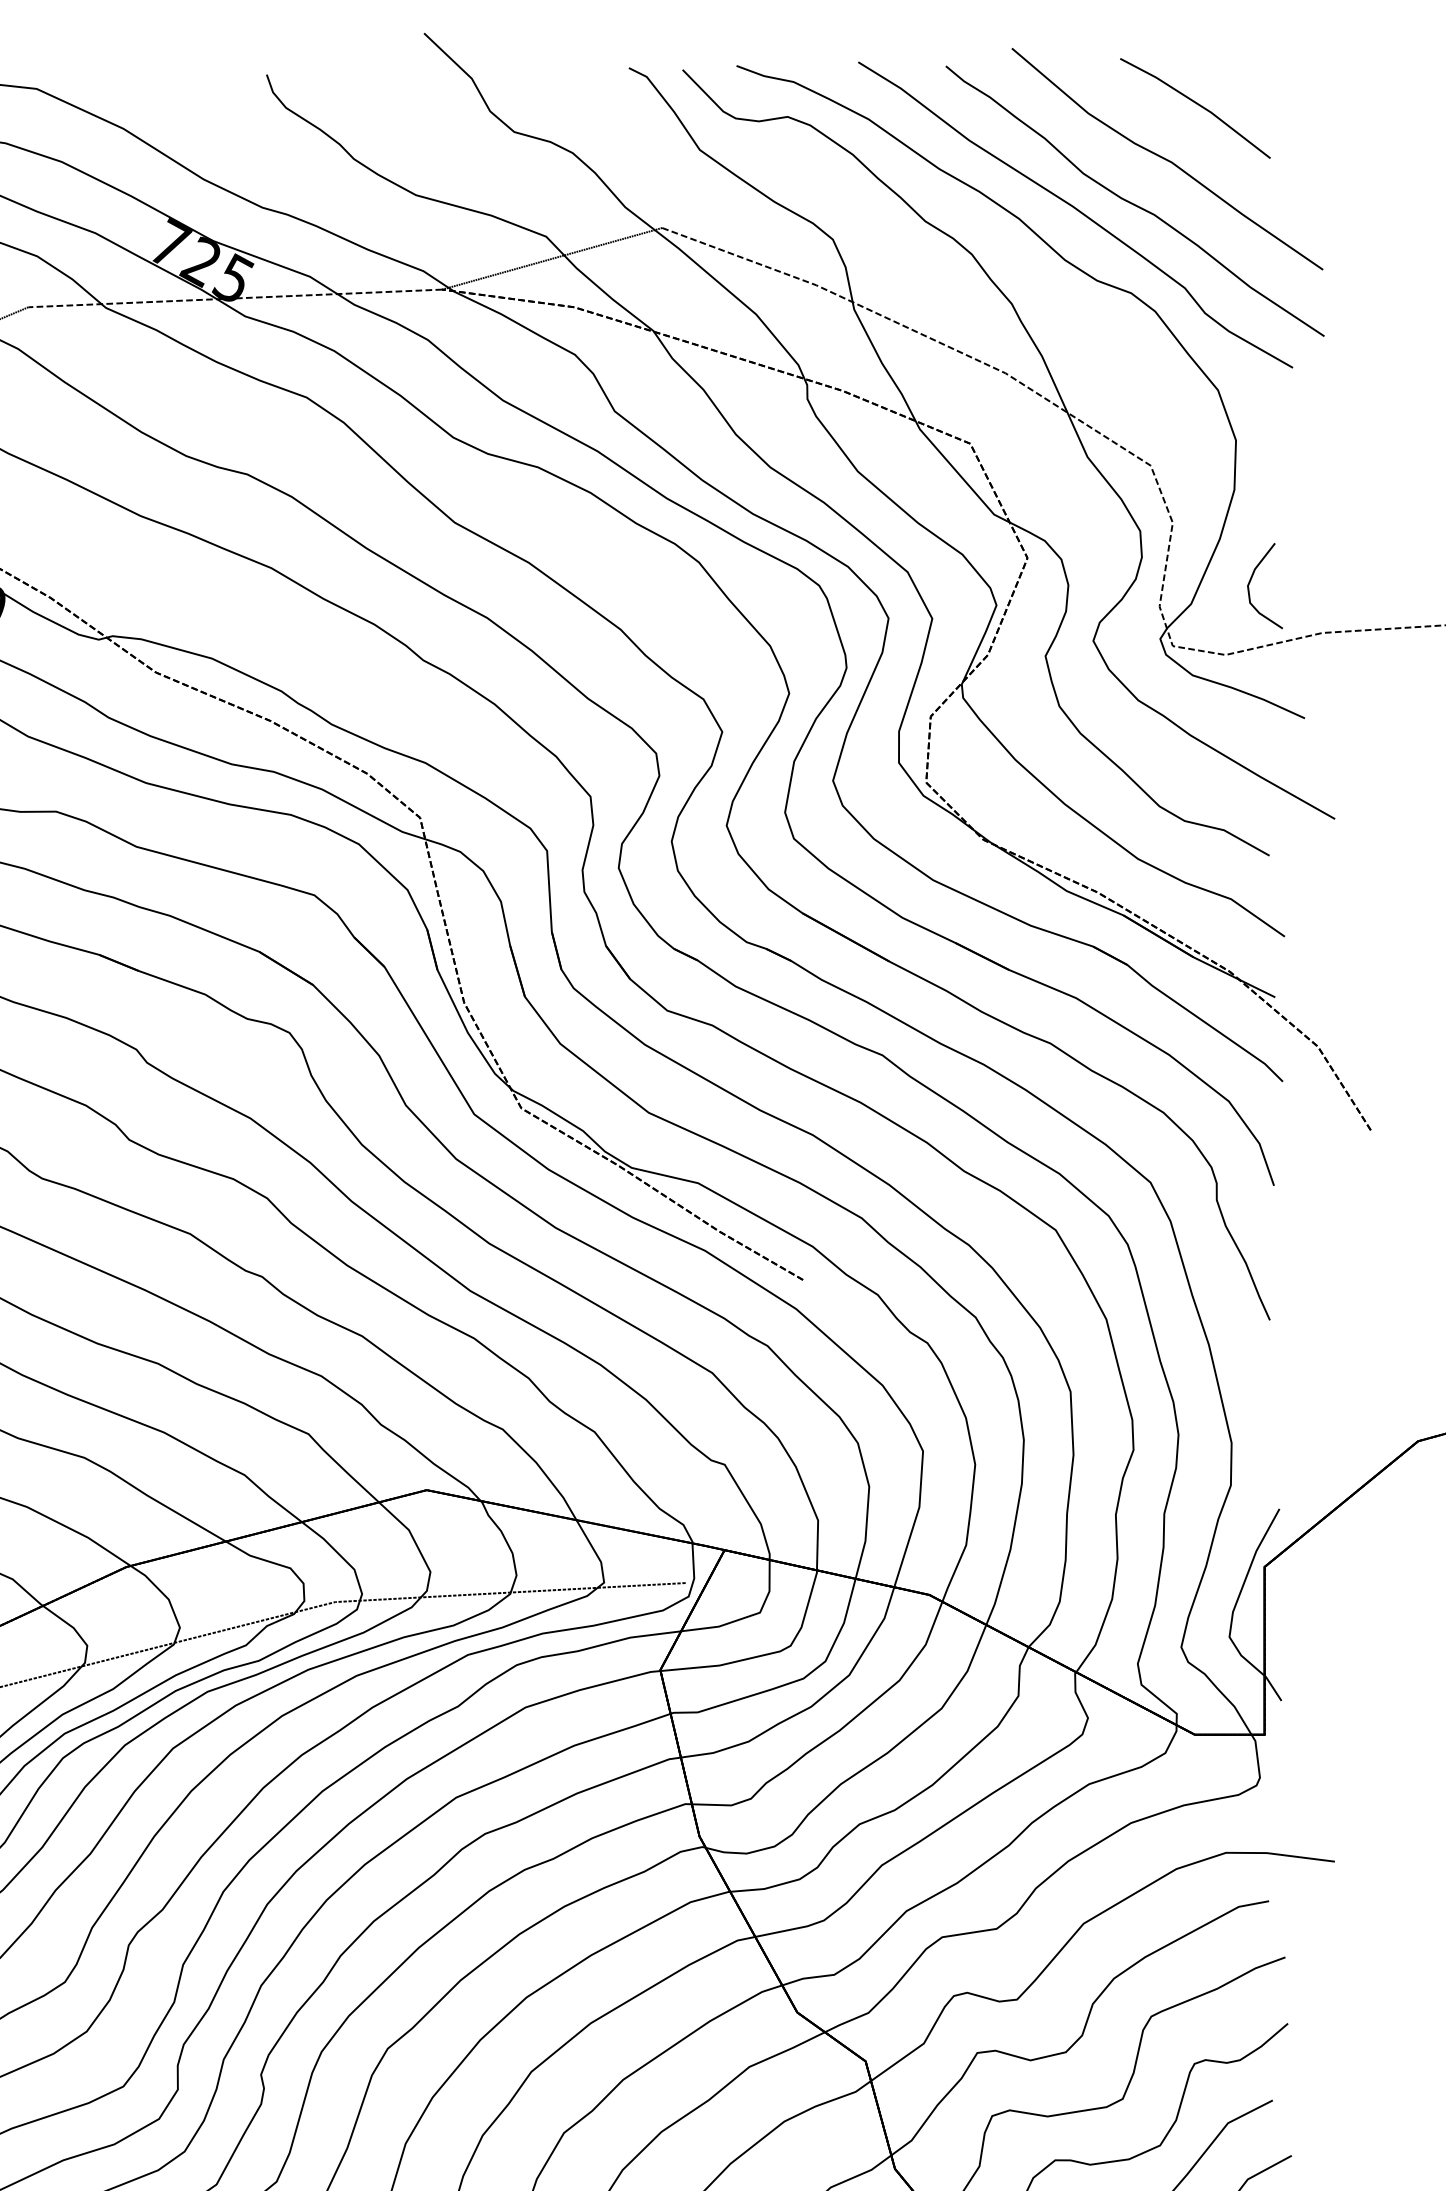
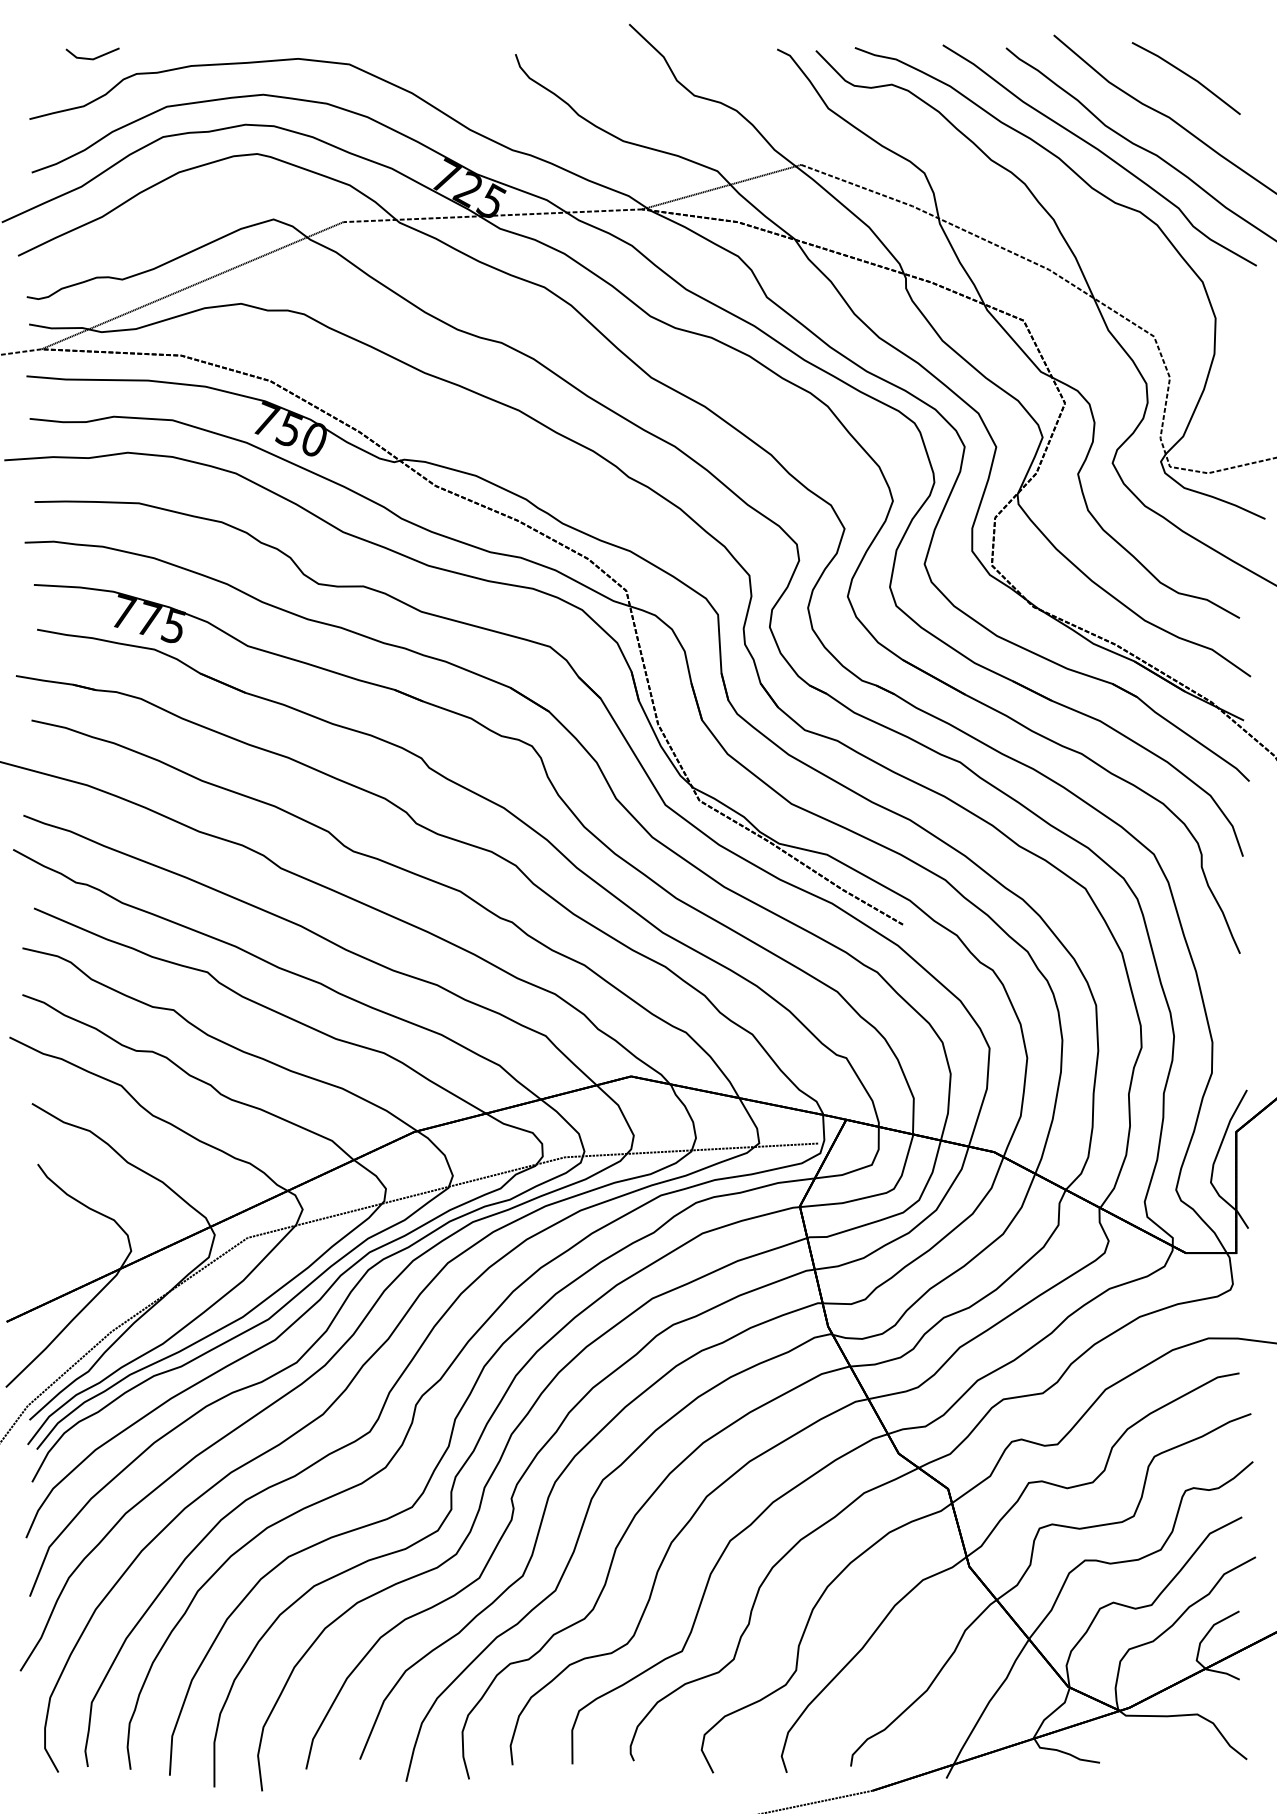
curve: (1251, 583) -> (1226, 421), removed

